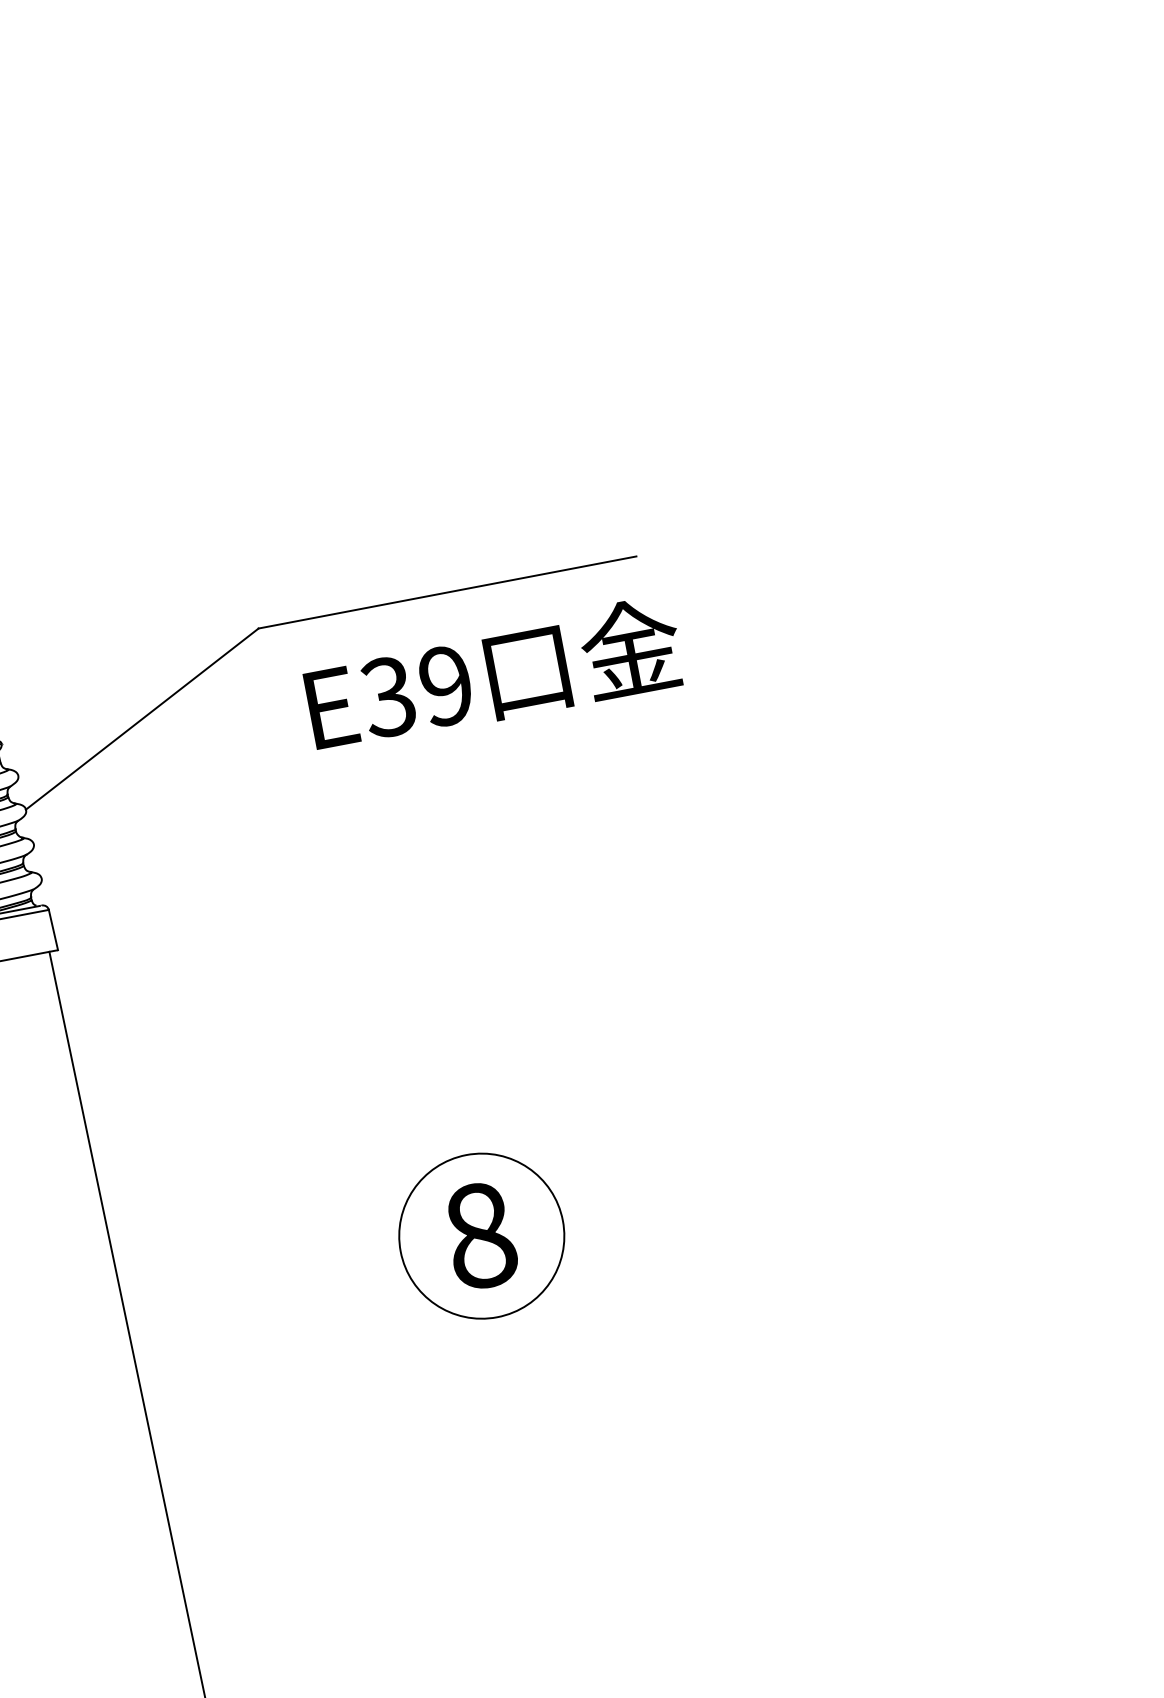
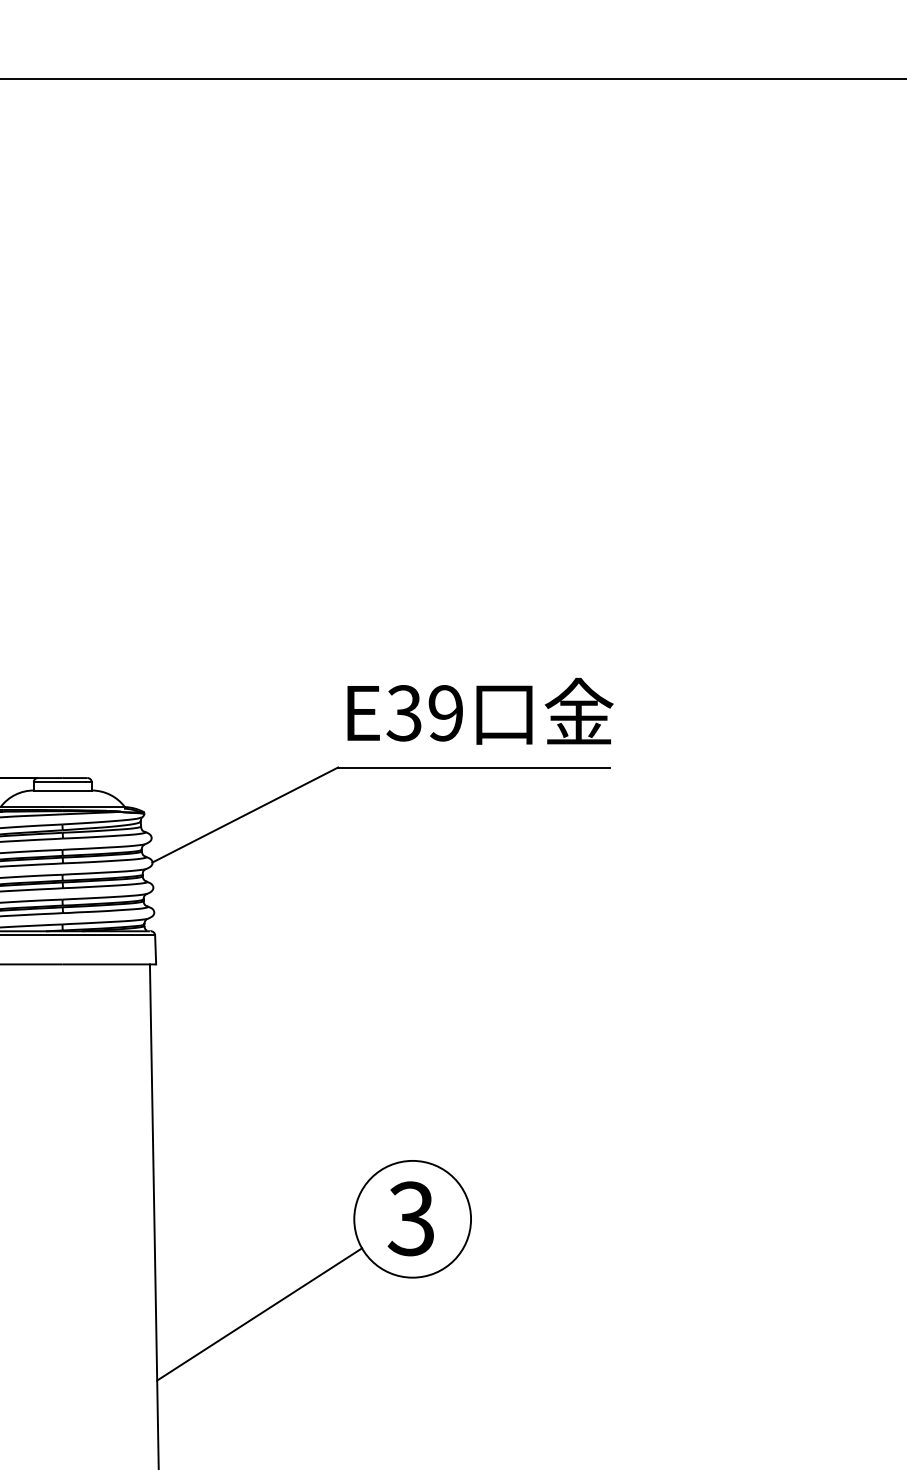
text: (493, 672) -> (480, 710), moved
text: (478, 1235) -> (410, 1218), 8 -> 3
line: (294, 1408) -> (259, 1314), added

